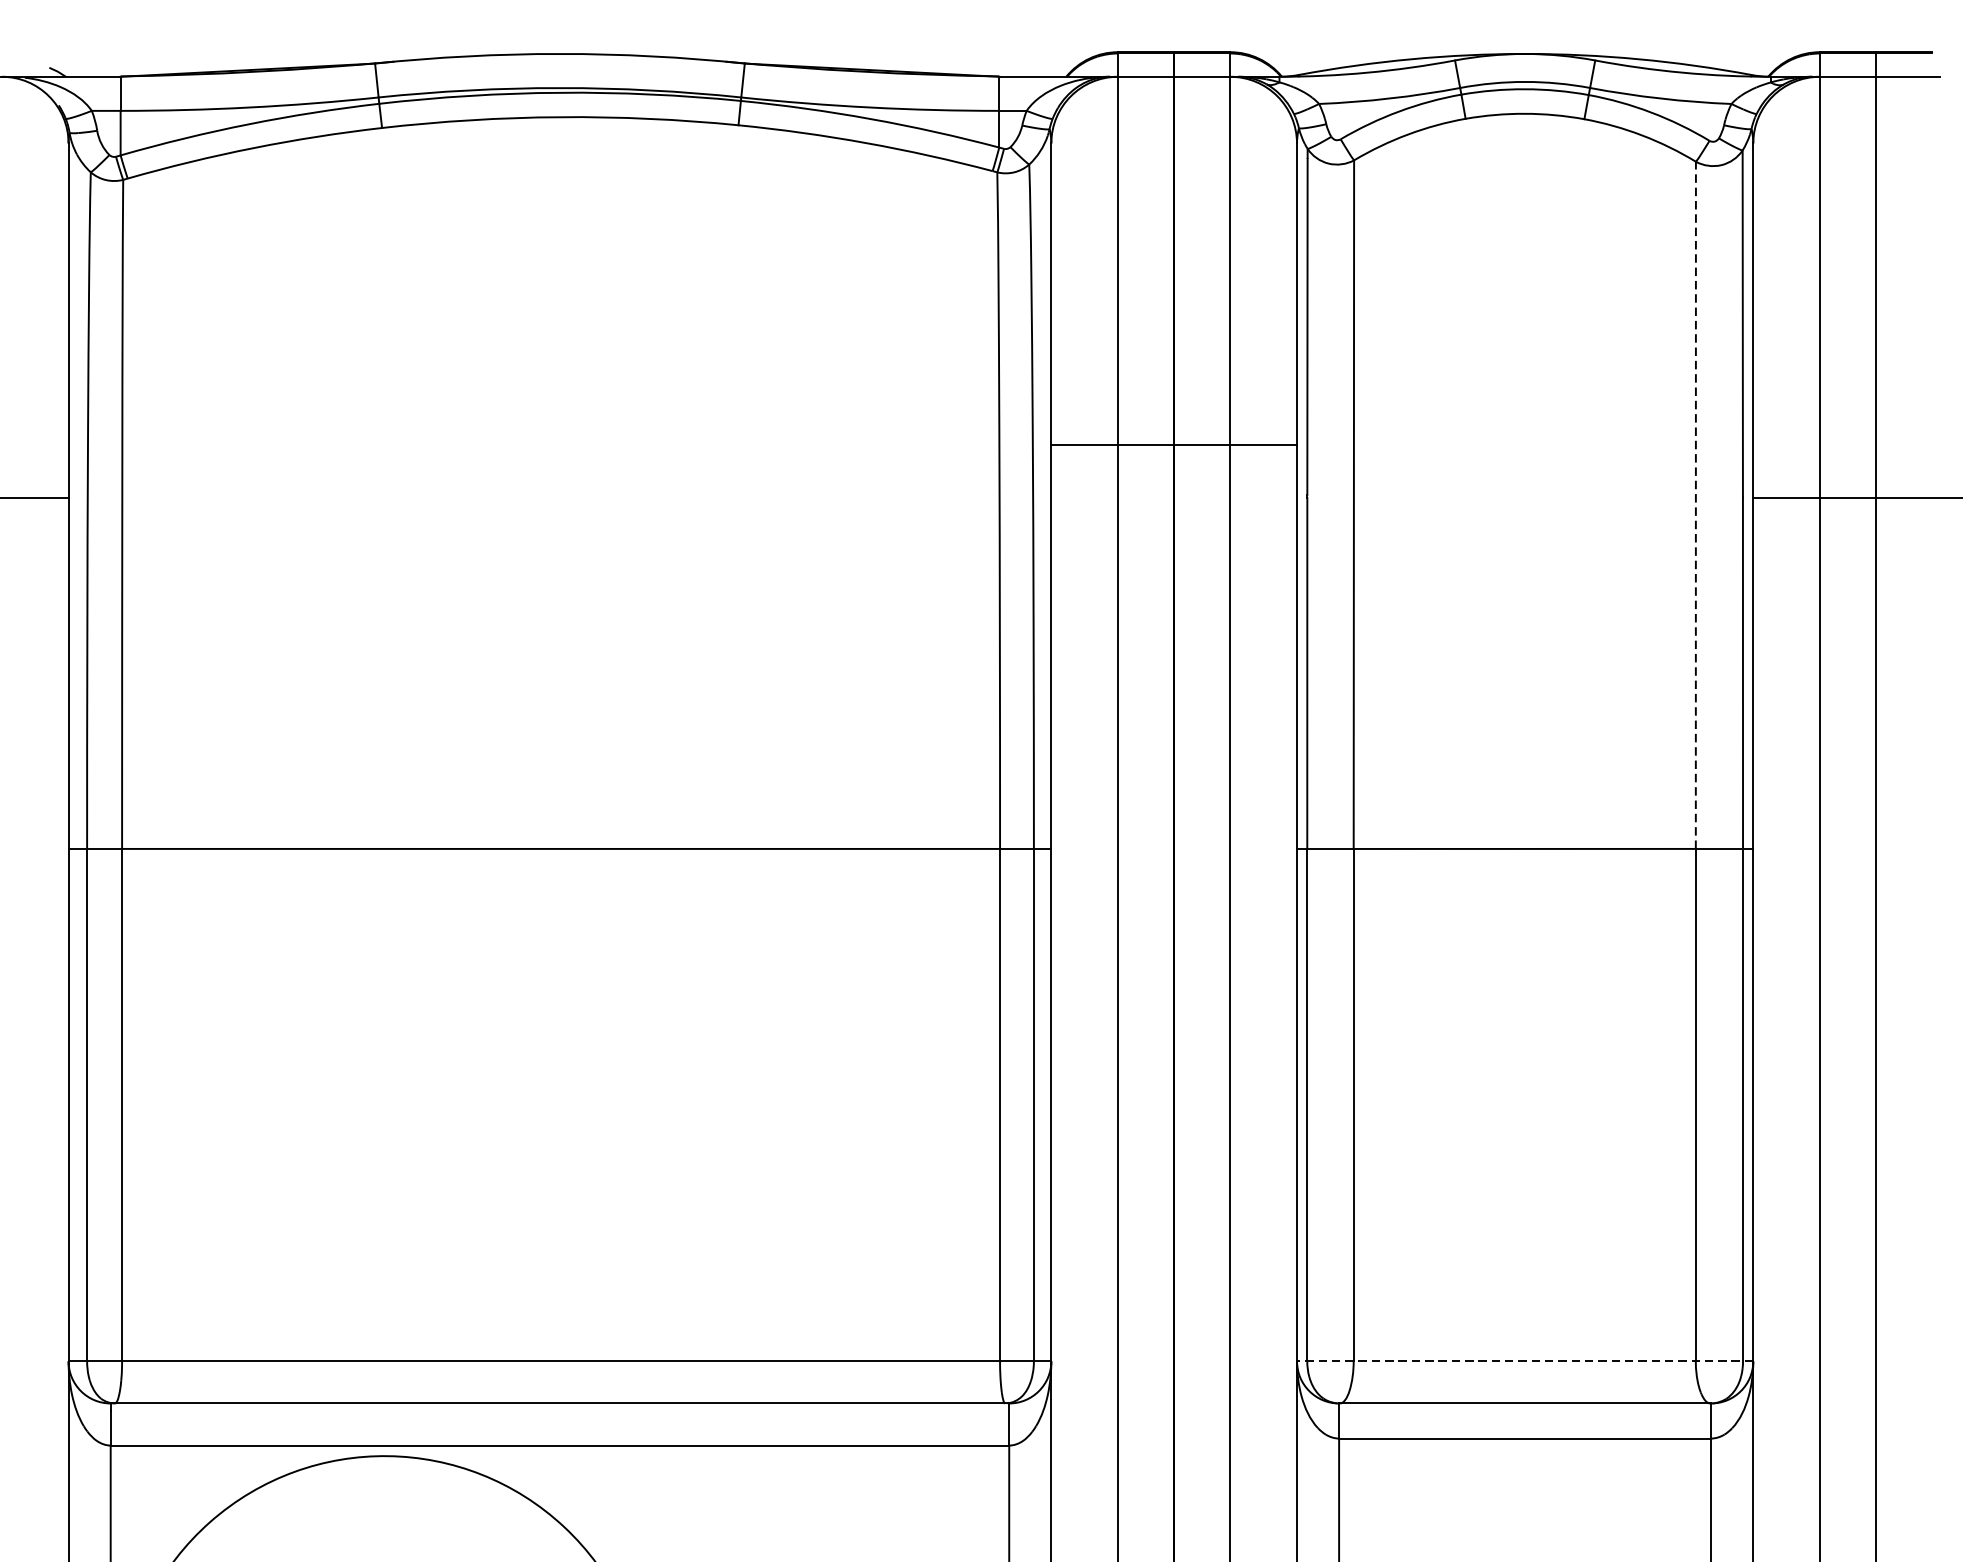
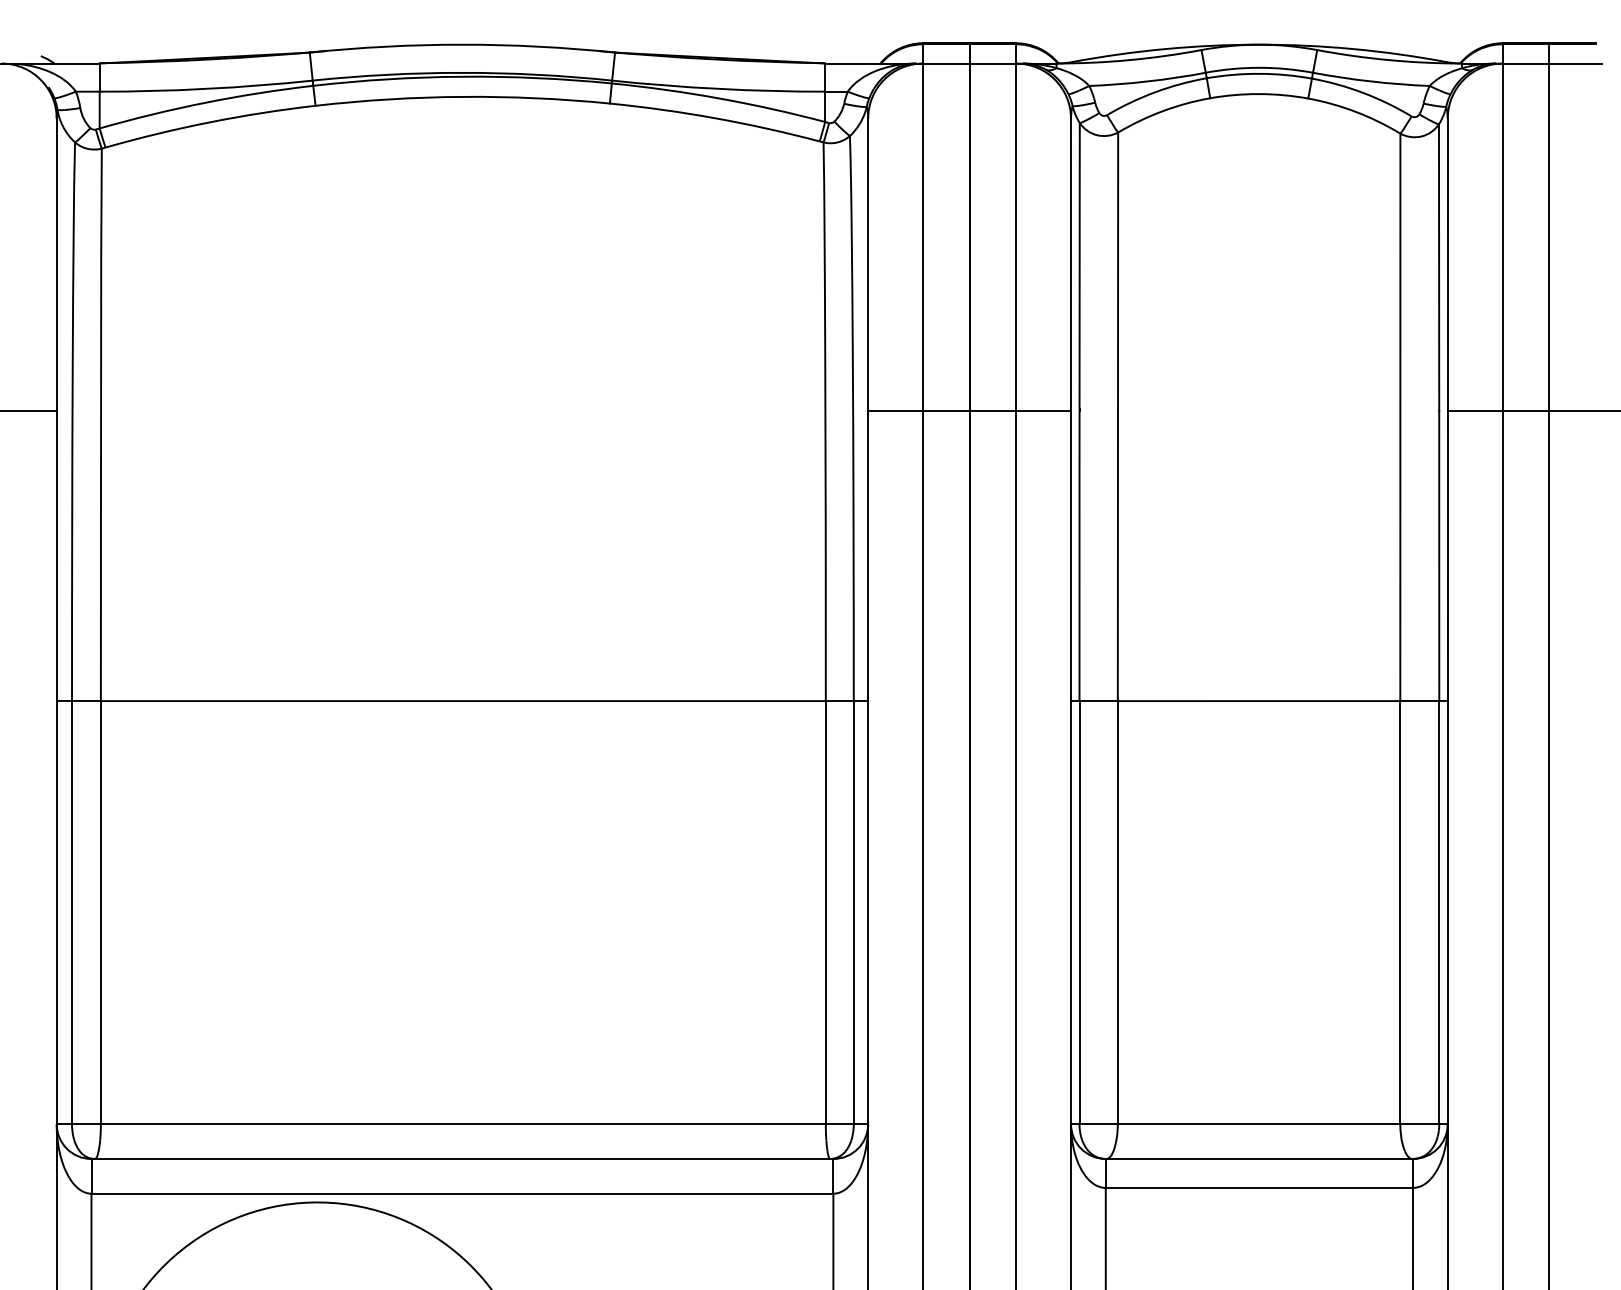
line: (1174, 444) -> (969, 411), moved
line: (1696, 505) -> (1400, 417), dashed -> solid
line: (1524, 1361) -> (1258, 1124), dashed -> solid

